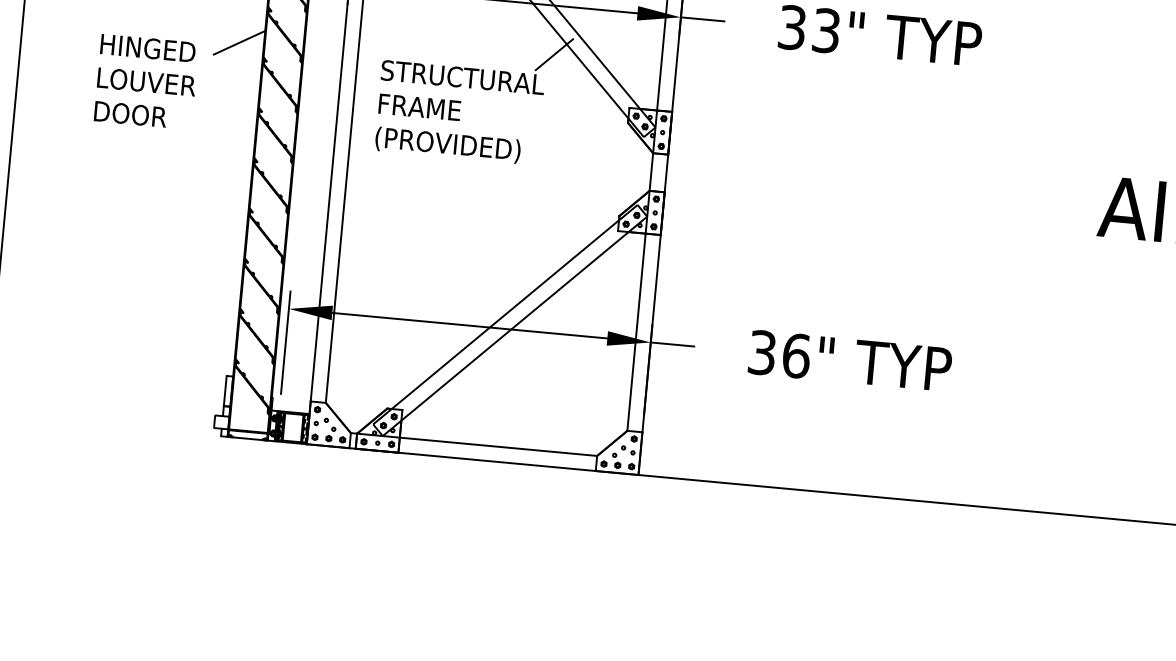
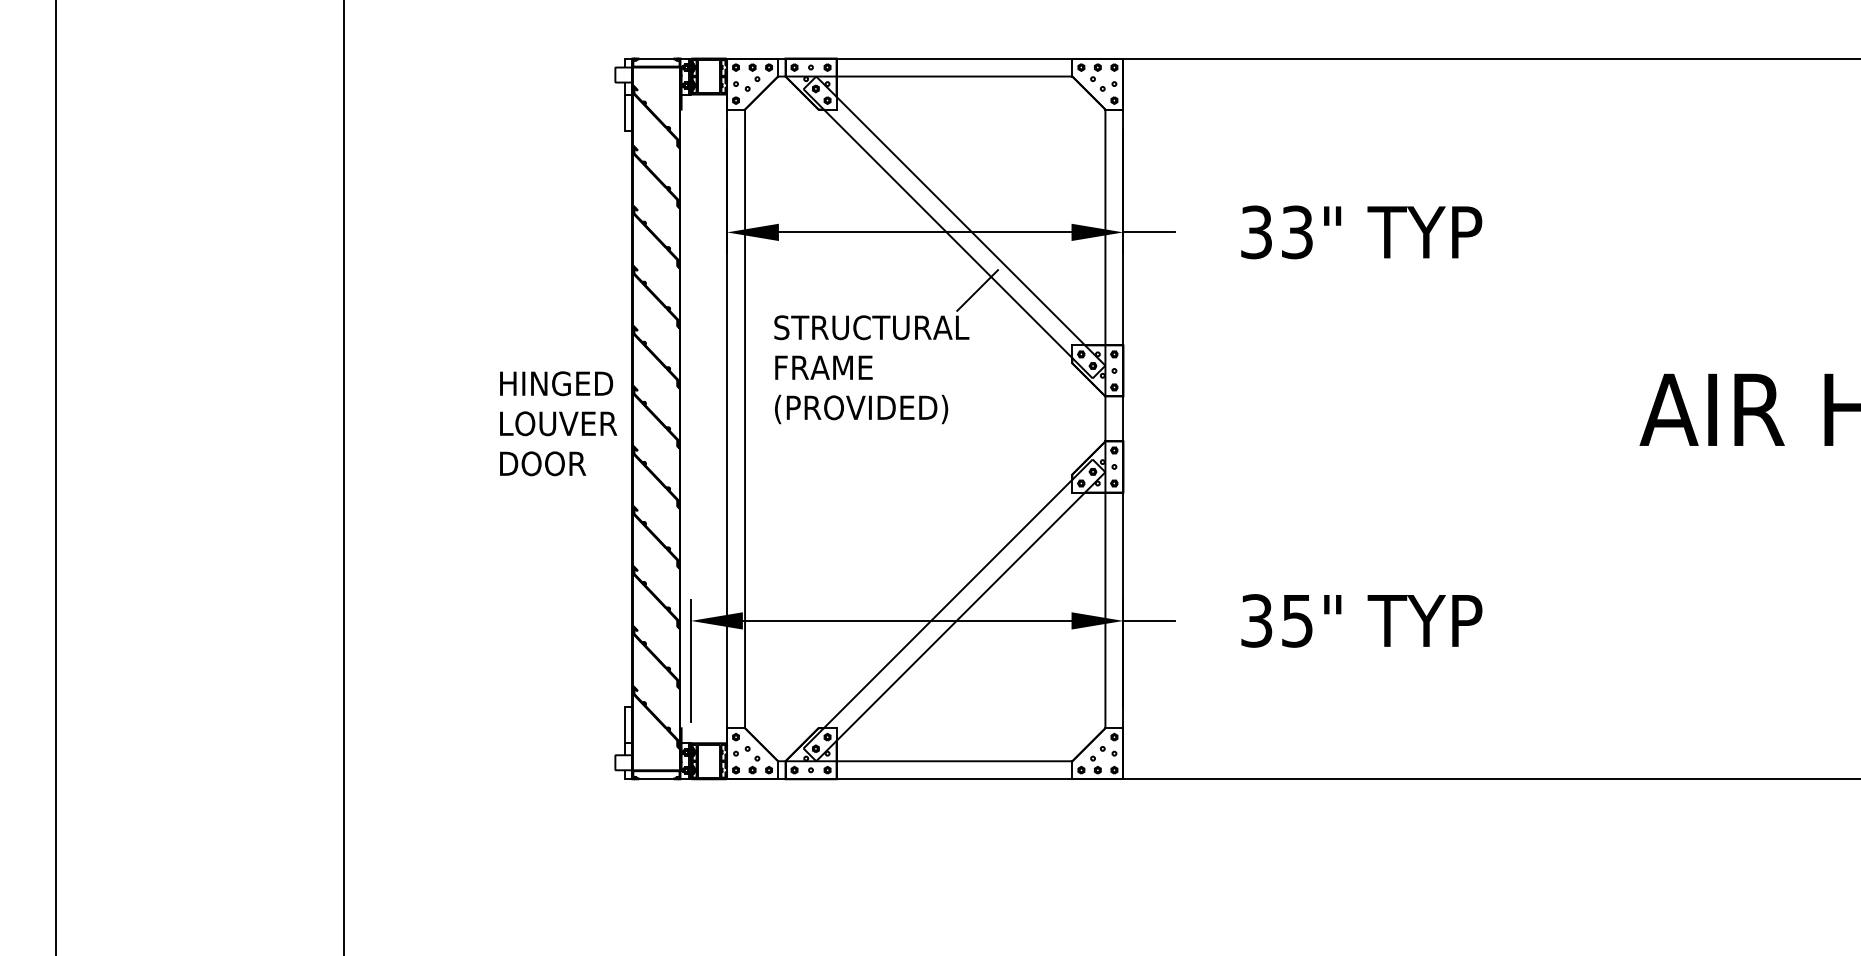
line: (239, 42) -> (603, 310), removed
text: (146, 81) -> (558, 423), moved
text: (796, 355) -> (1297, 620), 36" -> 35"

